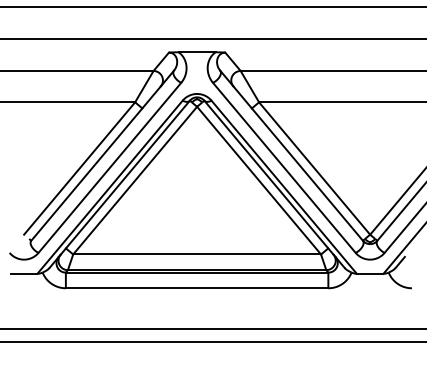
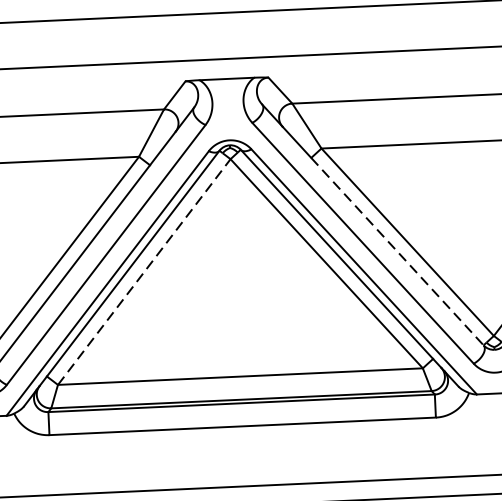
line: (307, 174) -> (397, 251), solid -> dashed
line: (135, 180) -> (144, 271), solid -> dashed

